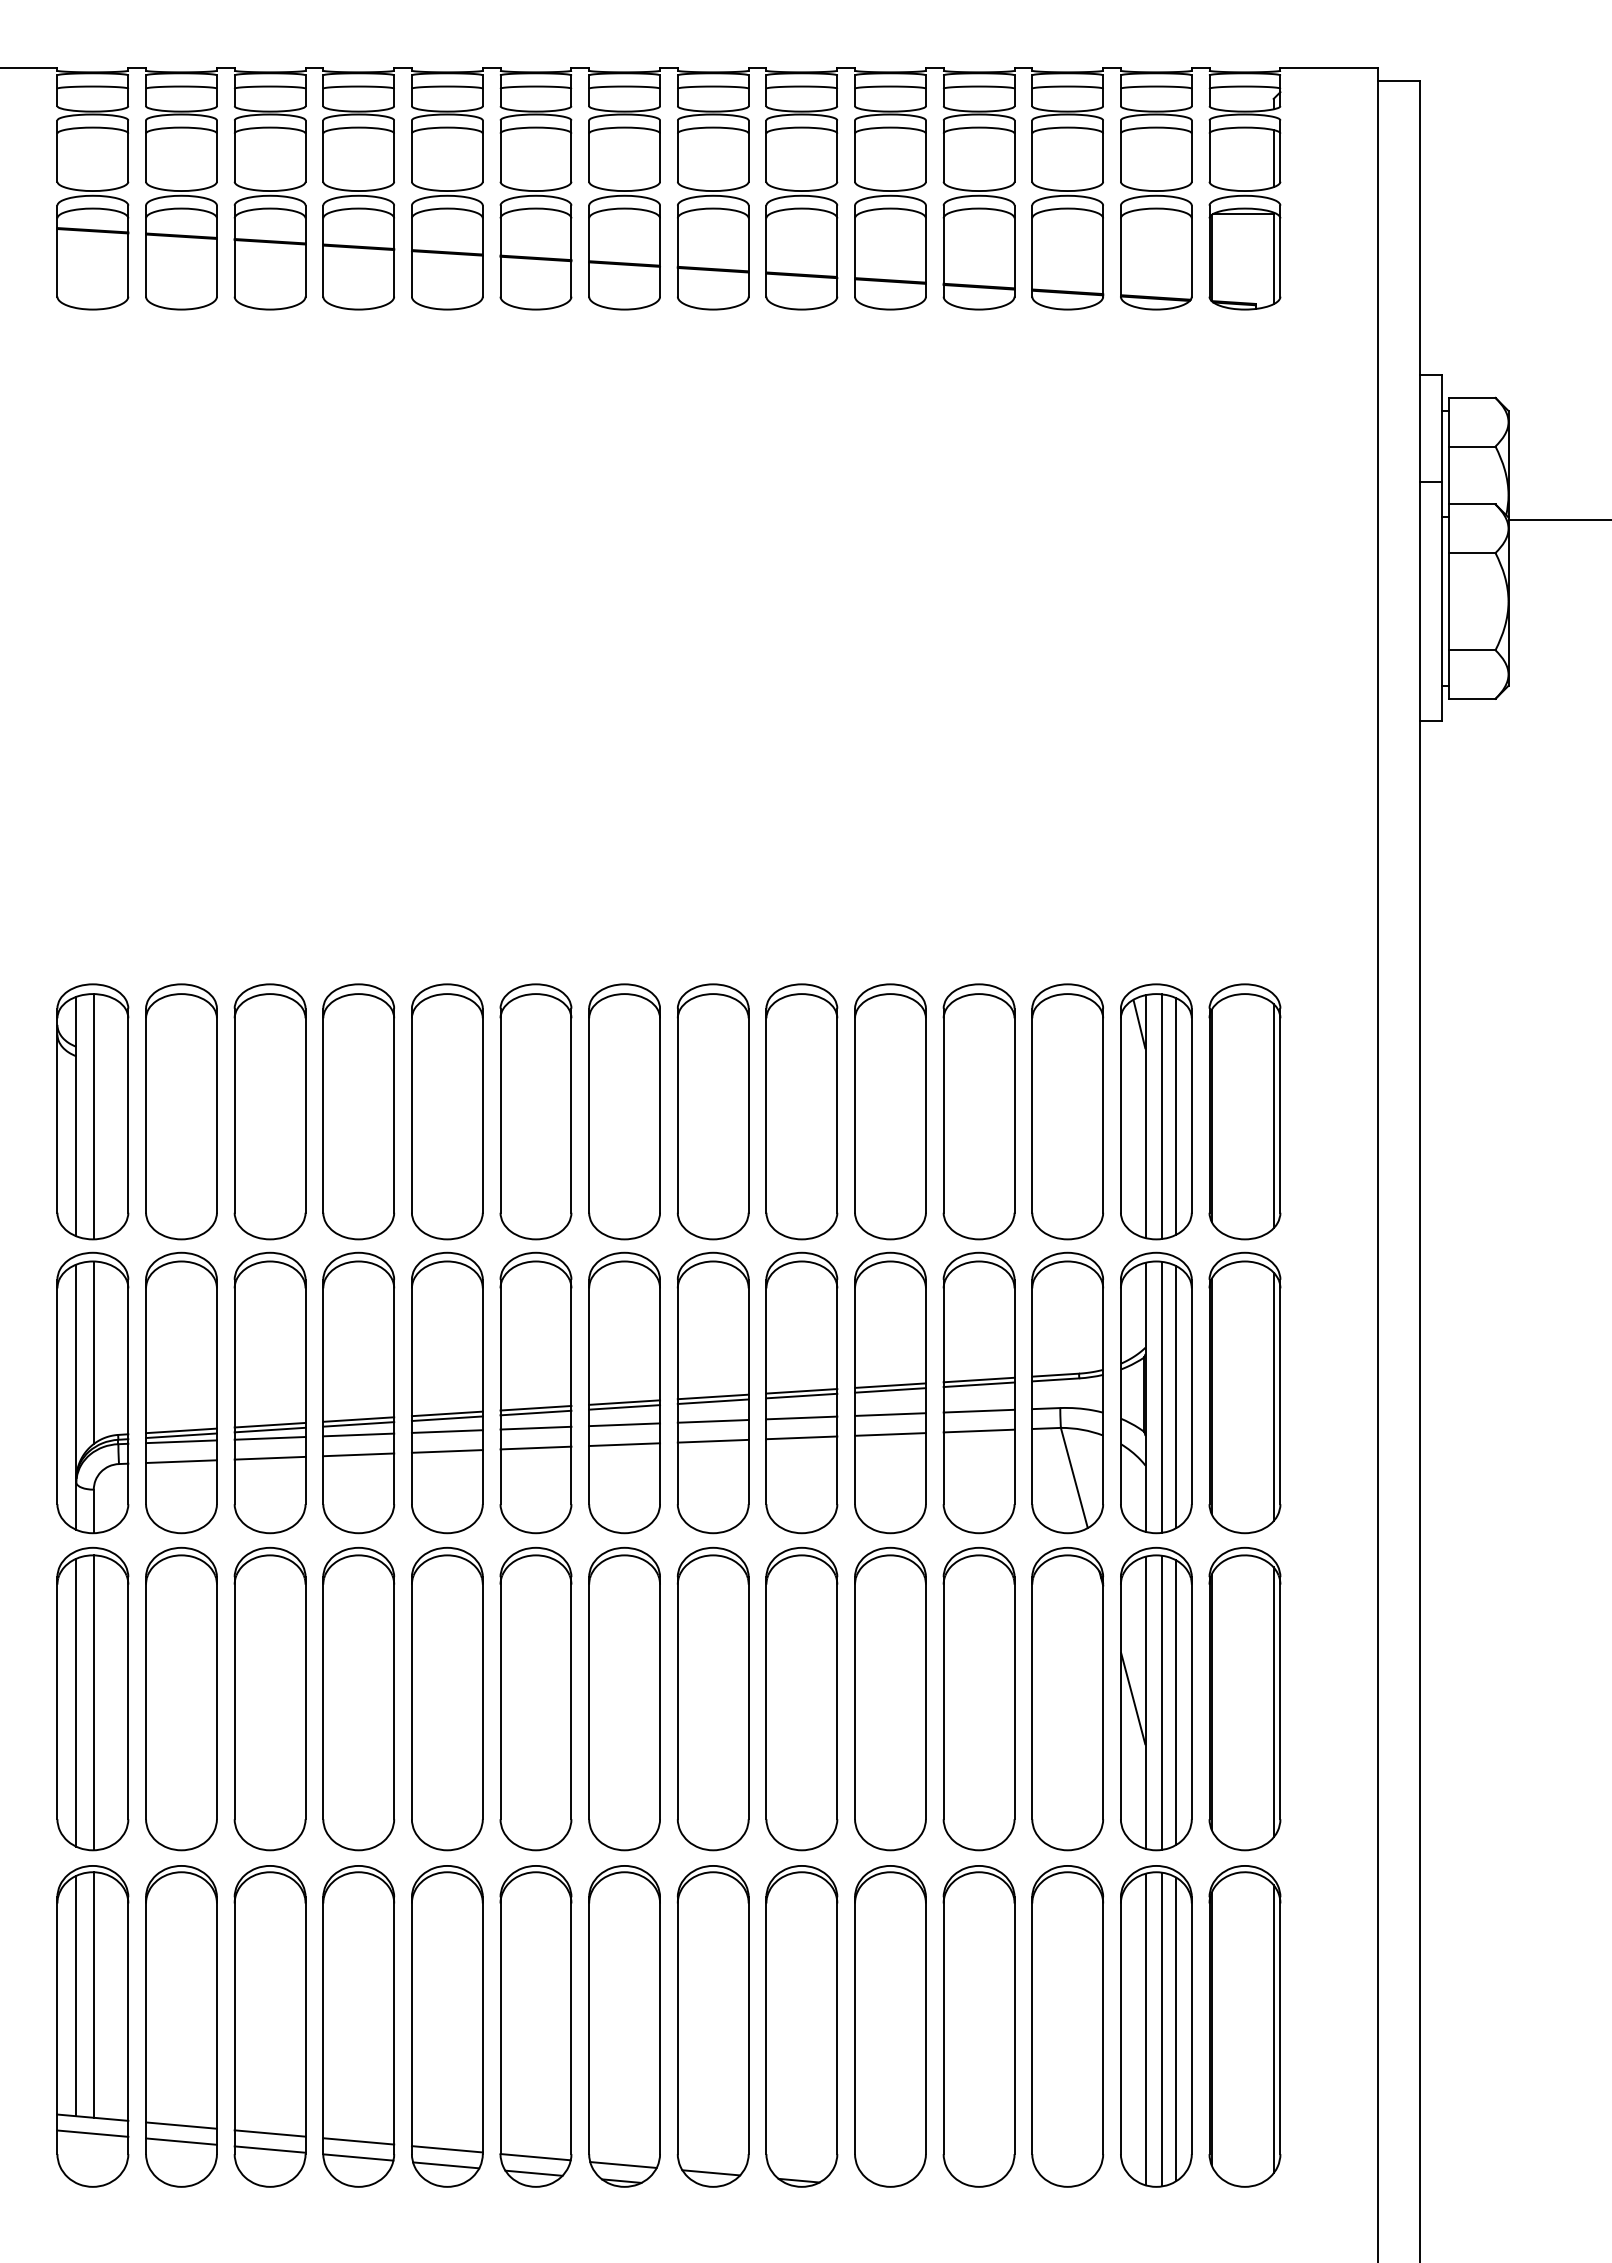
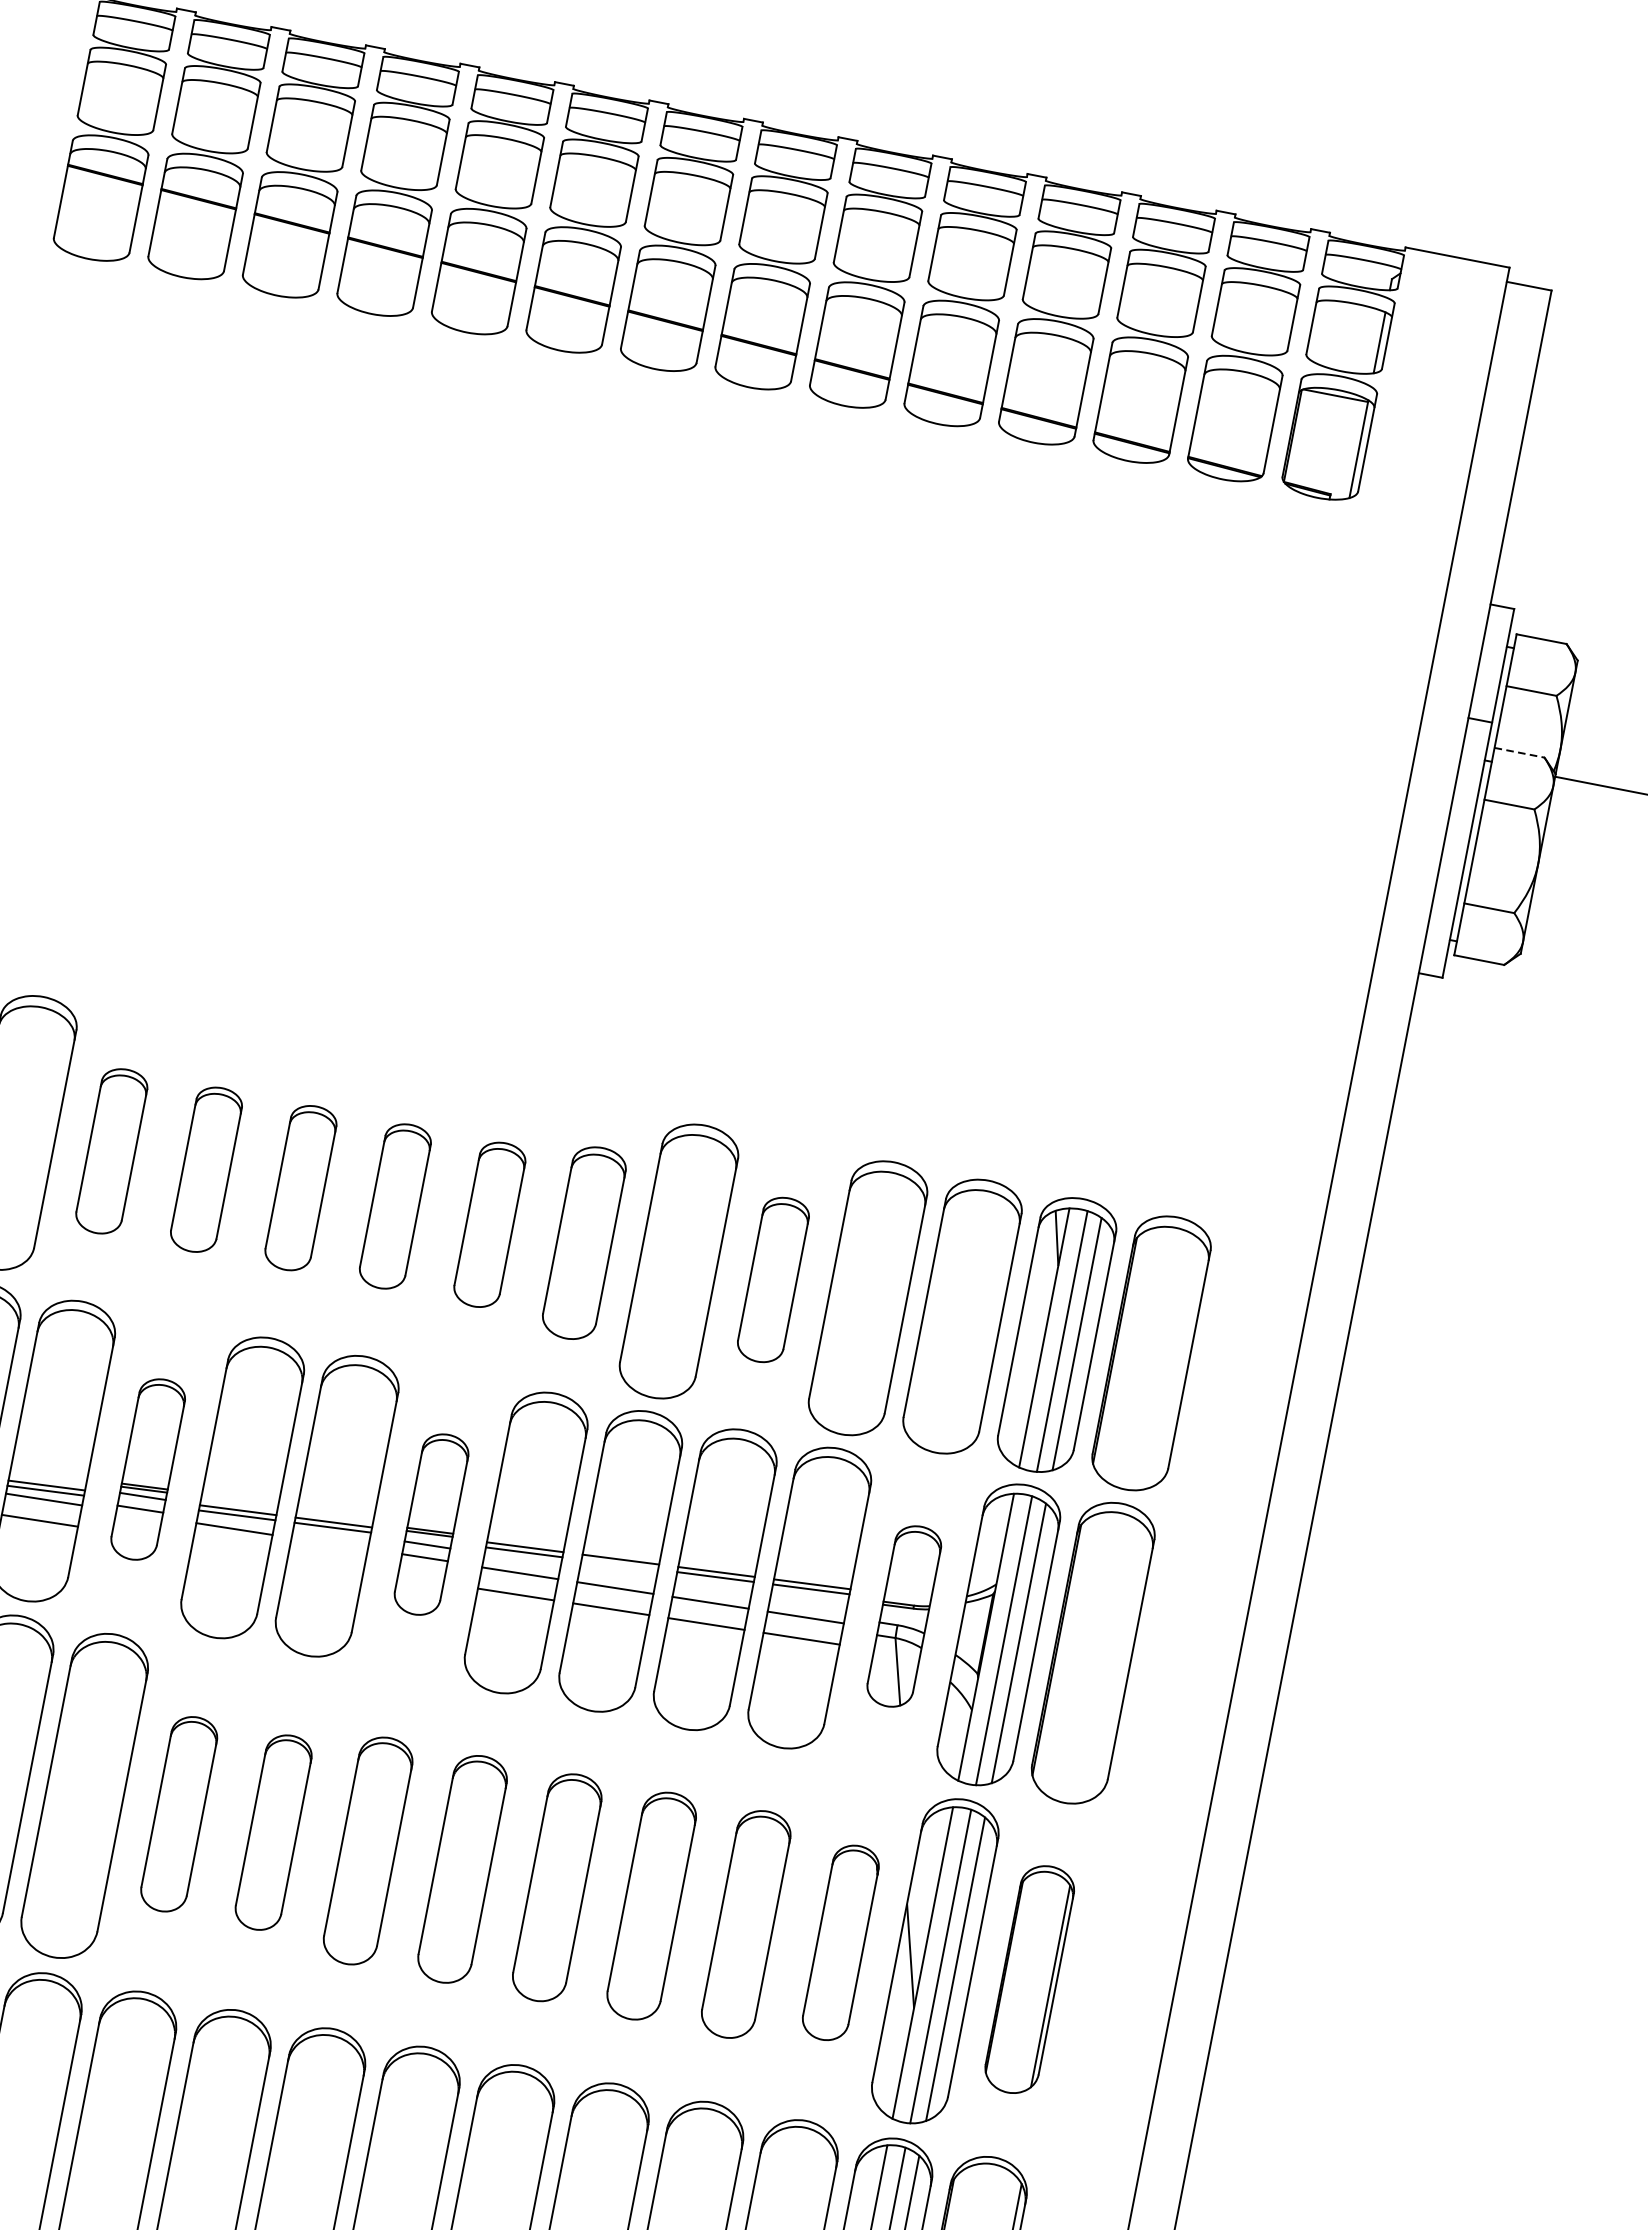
line: (1472, 504) -> (1519, 752), solid -> dashed
part: (269, 1111) -> (111, 1150), size x0.6
part: (358, 1111) -> (206, 1169), size x0.6
part: (447, 1111) -> (301, 1187), size x0.6
part: (535, 1111) -> (394, 1206), size x0.6
part: (624, 1111) -> (489, 1224), size x0.6
part: (712, 1111) -> (583, 1242), size x0.7
part: (890, 1111) -> (773, 1279), size x0.6
line: (1273, 1116) -> (1180, 1364), removed
part: (358, 1392) -> (147, 1468), size x0.6
part: (624, 1392) -> (431, 1524), size x0.6
part: (1067, 1392) -> (903, 1615), size x0.6
line: (801, 1395) -> (619, 1564), removed
line: (1273, 1396) -> (1122, 1662), removed
line: (535, 1427) -> (329, 1542), removed
line: (535, 1447) -> (325, 1564), removed
line: (446, 1451) -> (229, 1550), removed
part: (447, 1698) -> (179, 1813), size x0.6
part: (535, 1698) -> (273, 1832), size x0.6
part: (624, 1698) -> (368, 1850), size x0.7
part: (712, 1698) -> (461, 1868), size x0.7
part: (801, 1698) -> (556, 1887), size x0.7
part: (890, 1698) -> (651, 1905), size x0.7
part: (978, 1698) -> (745, 1923), size x0.7
part: (1067, 1698) -> (840, 1942), size x0.6
part: (1244, 1698) -> (1029, 1978), size x0.7

